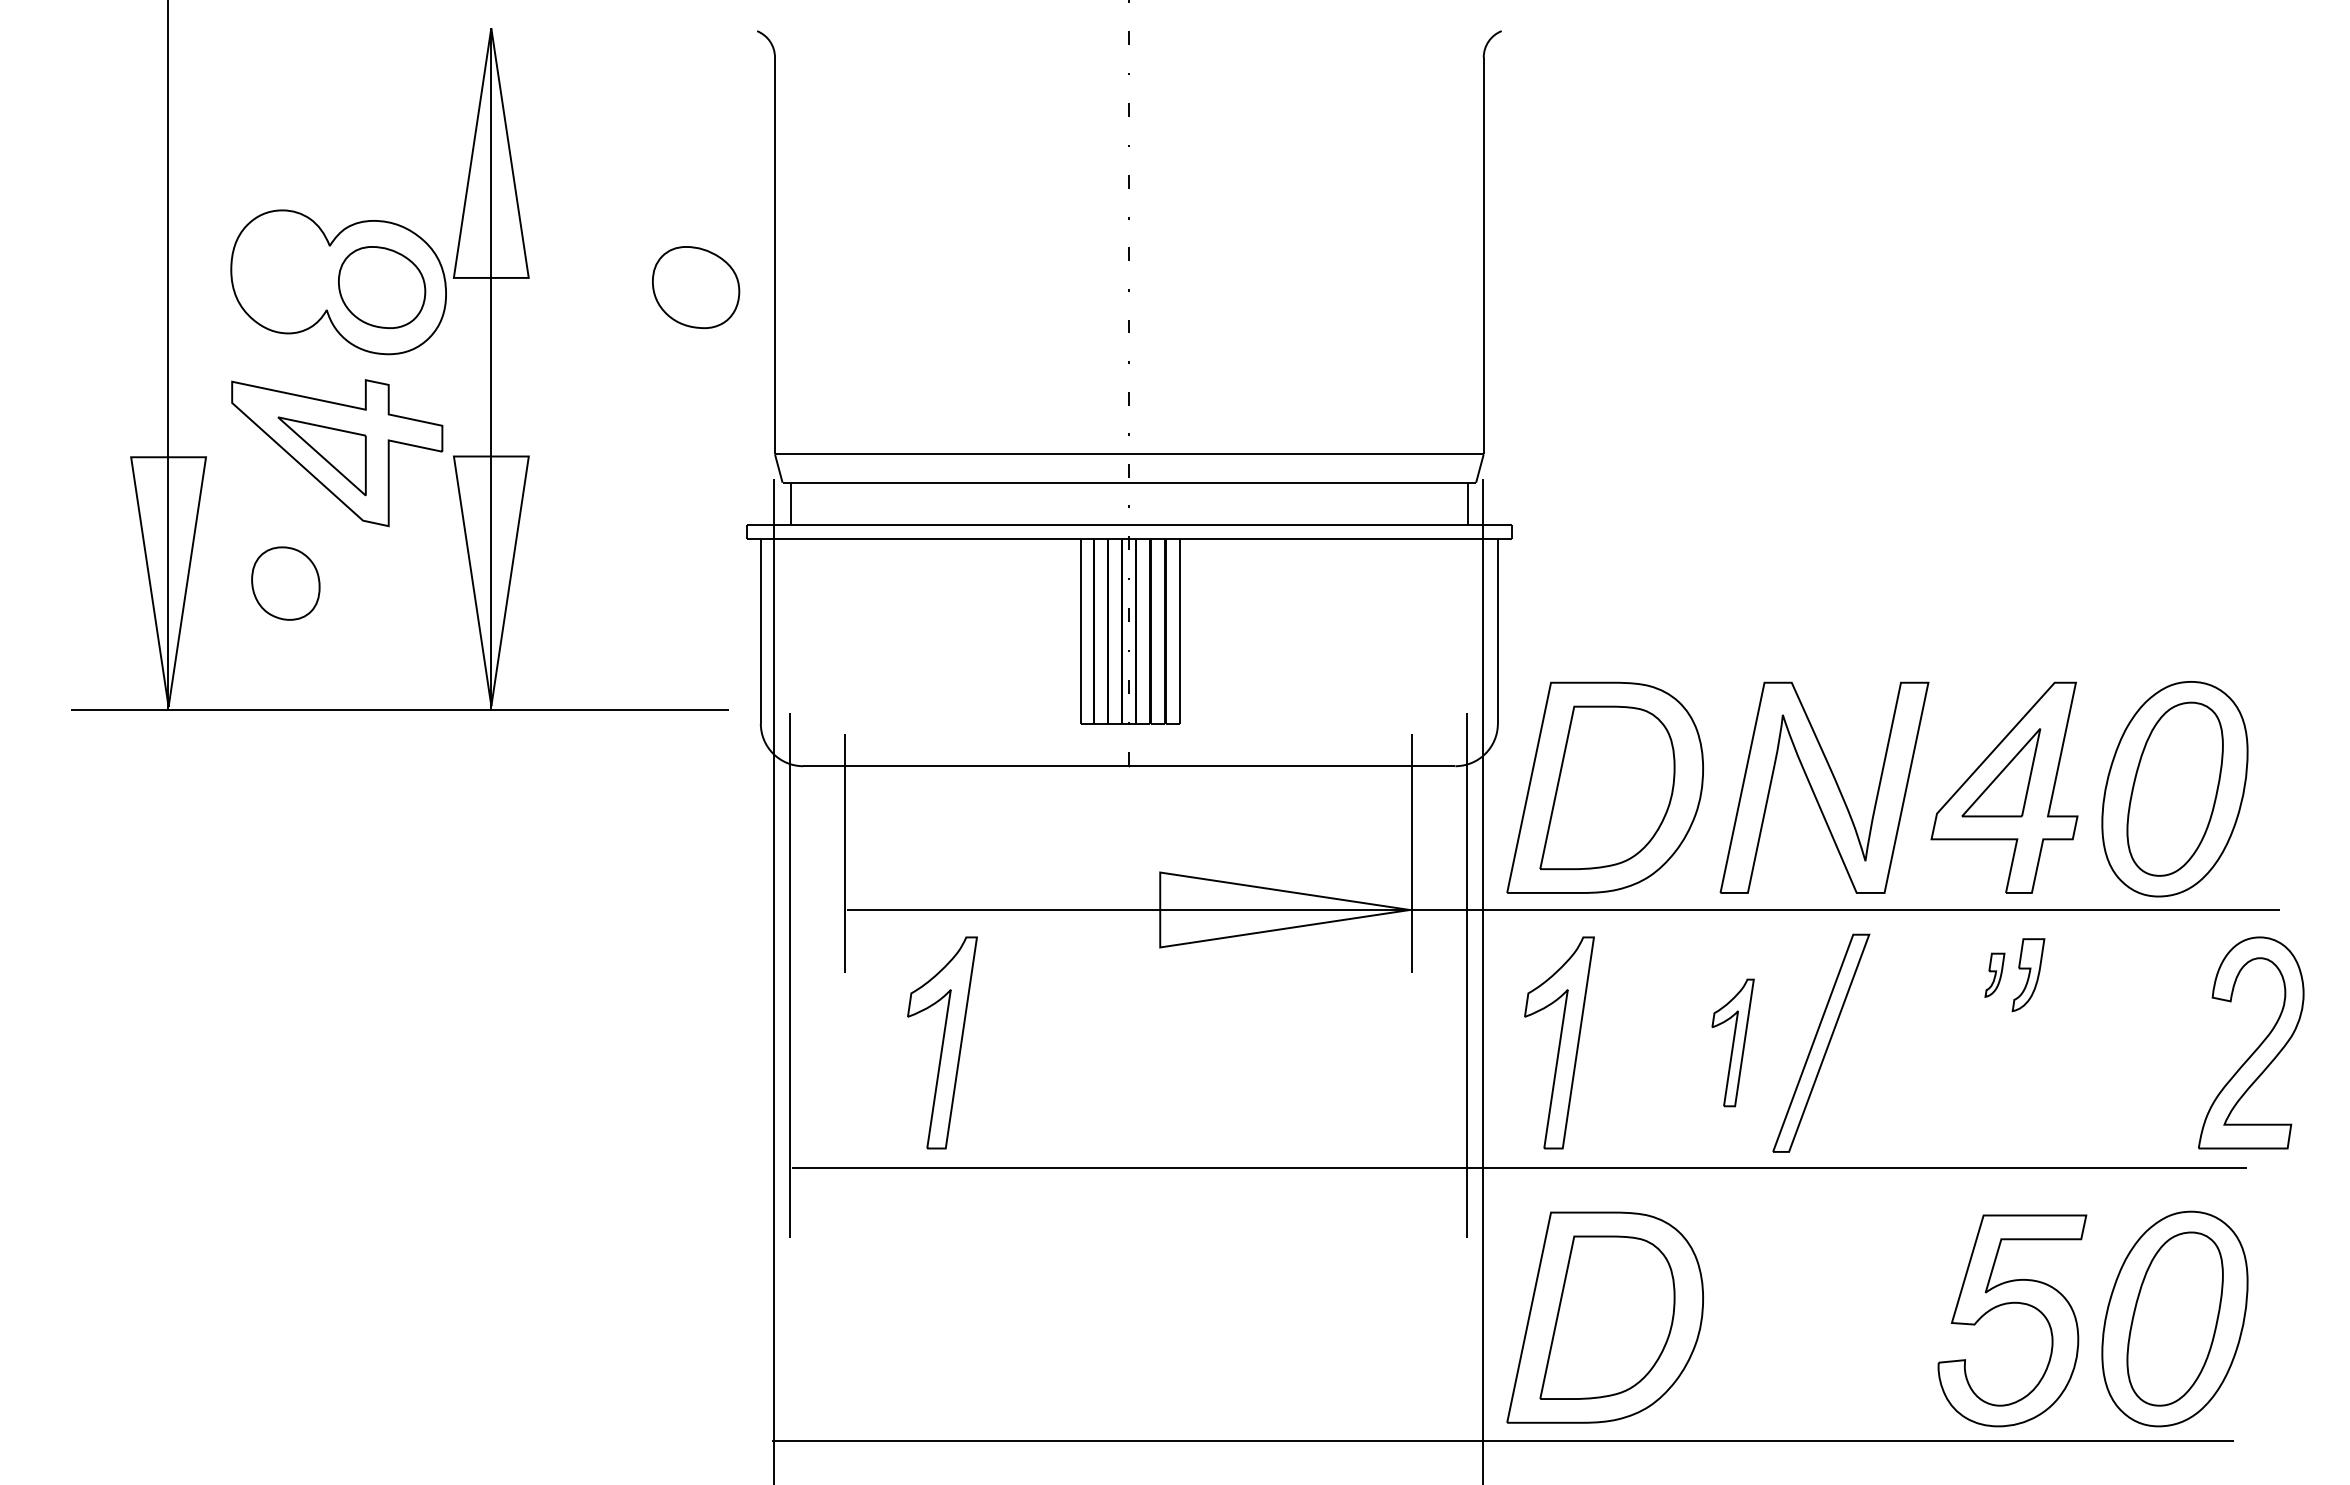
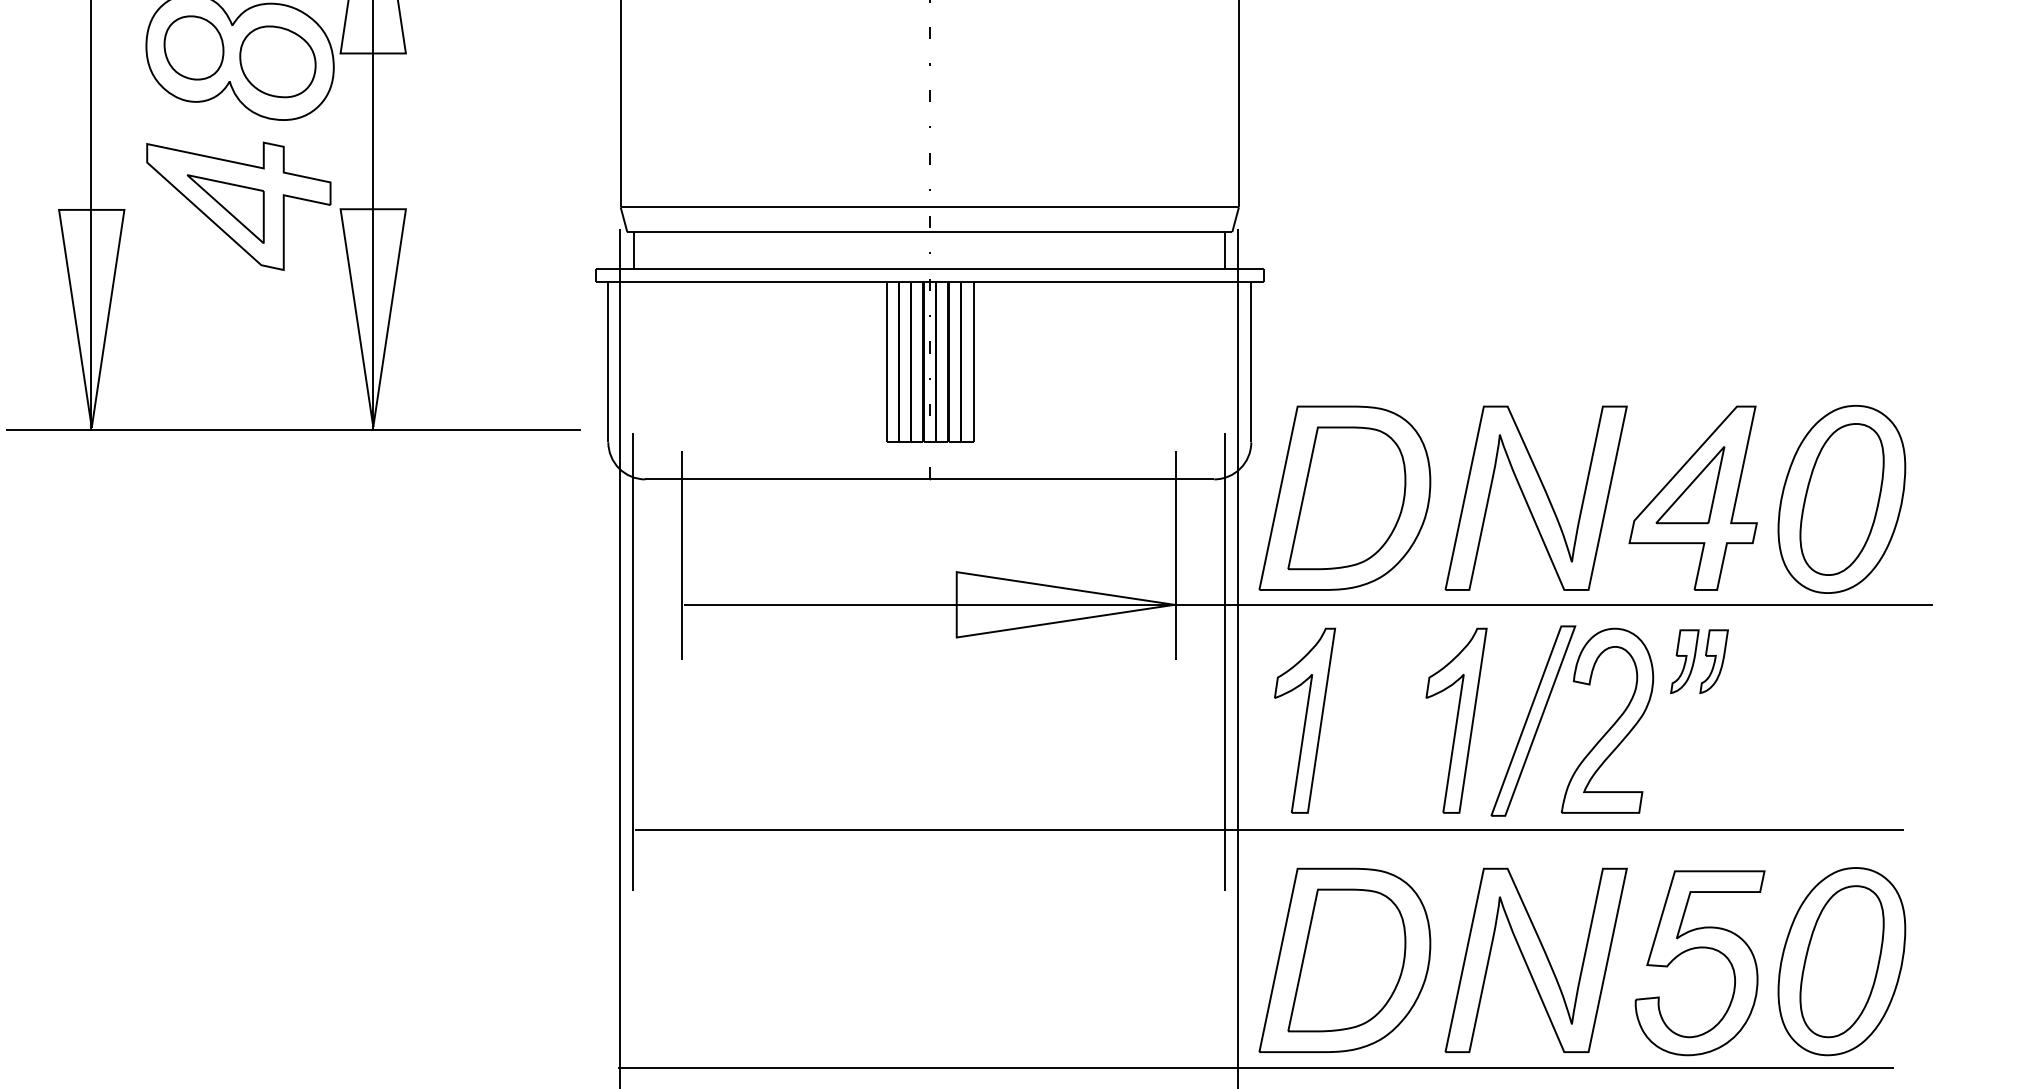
part: (696, 287) -> (552, 61), removed
part: (285, 583) -> (193, 47), moved
part: (1994, 975) -> (1684, 661), size x1.67
part: (942, 1042) -> (766, 720), removed
part: (1732, 1042) -> (1455, 720), size x1.67
part: (2257, 1047) -> (1612, 724), moved
part: (1824, 1317) -> (1536, 960), added

